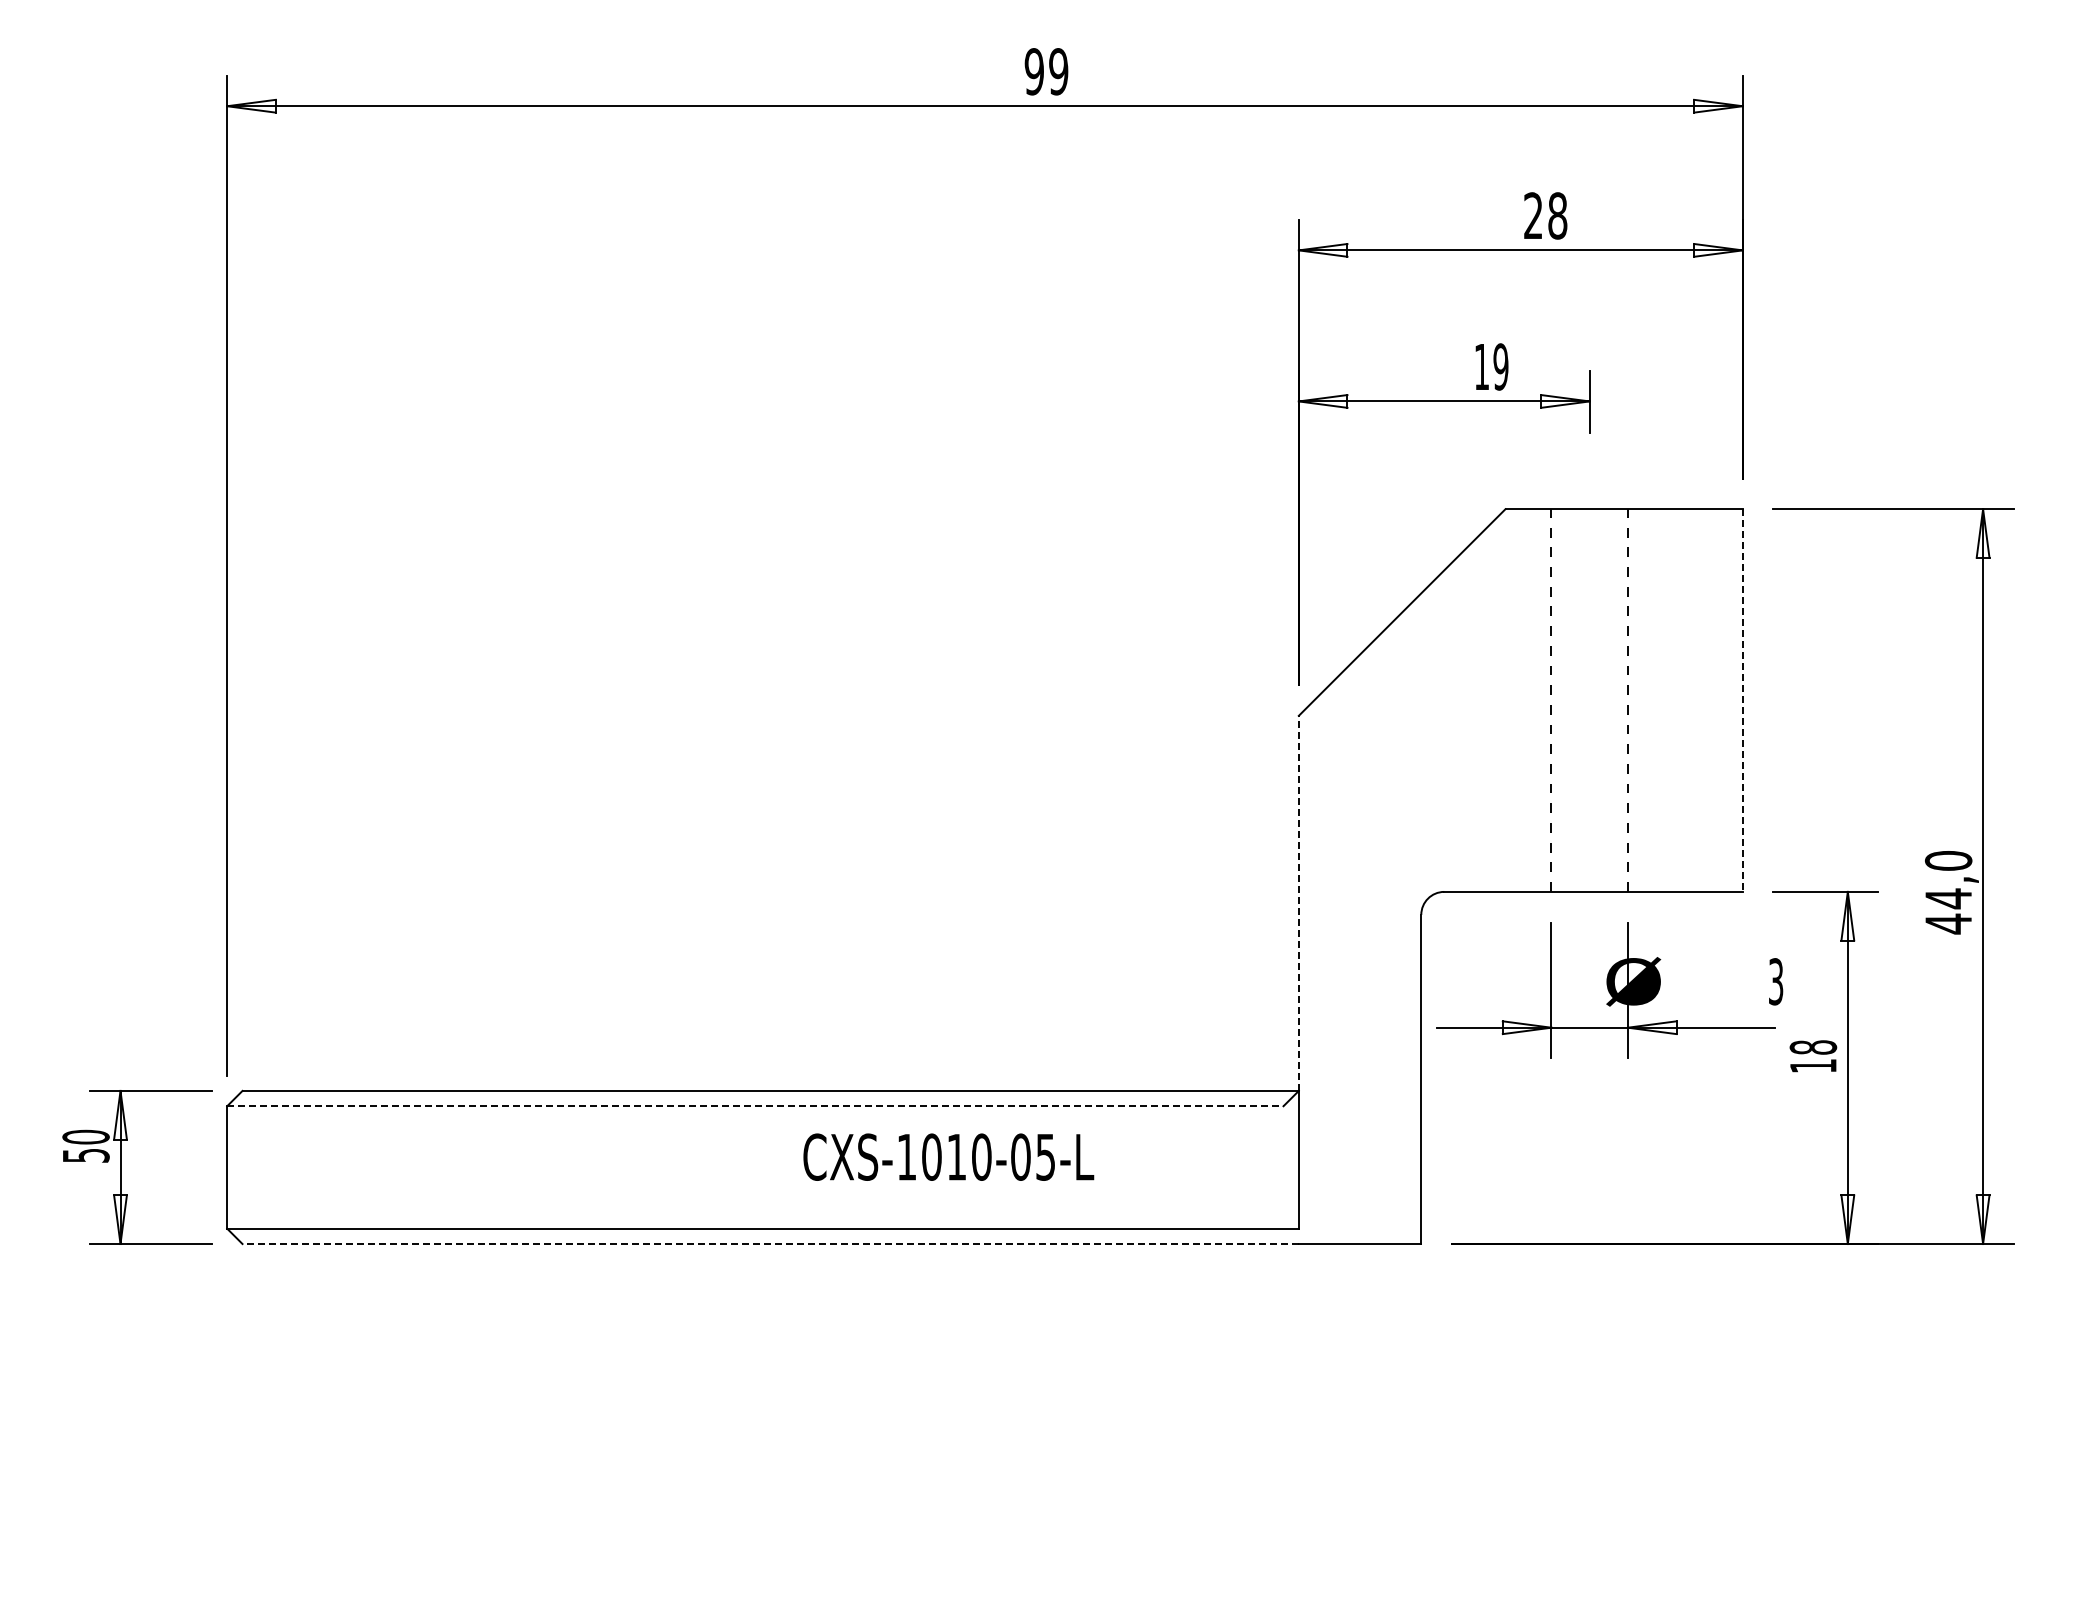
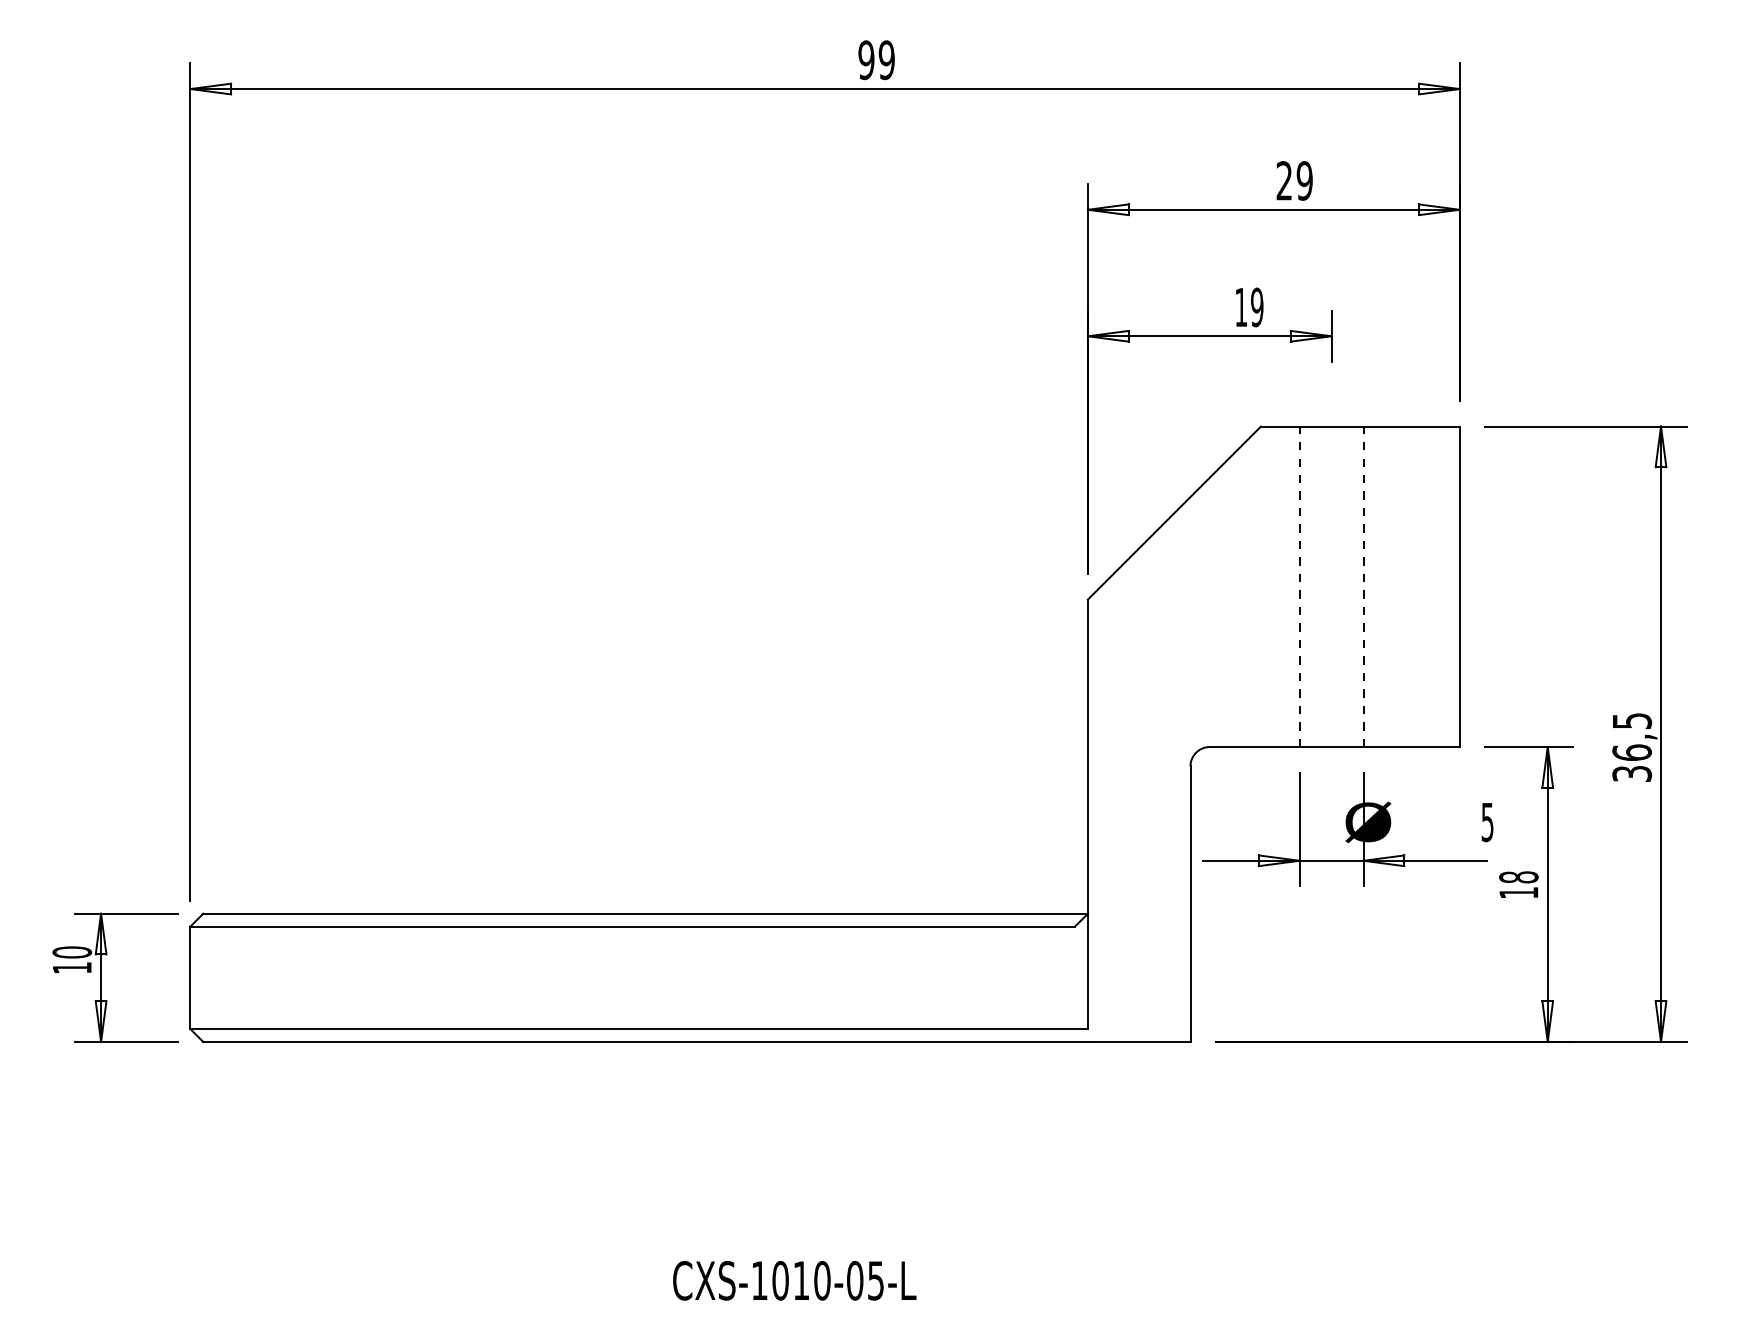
text: (1557, 215) -> (1304, 180), 28 -> 29
line: (1742, 701) -> (1459, 587), dashed -> solid
text: (1948, 892) -> (1632, 747), 44,0 -> 36,5
line: (1298, 903) -> (1087, 756), dashed -> solid
text: (1776, 981) -> (1487, 822), 3 -> 5
line: (755, 1106) -> (632, 926), dashed -> solid
text: (86, 1155) -> (72, 967), 50 -> 10
text: (948, 1156) -> (794, 1280), moved
line: (770, 1244) -> (645, 1042), dashed -> solid

